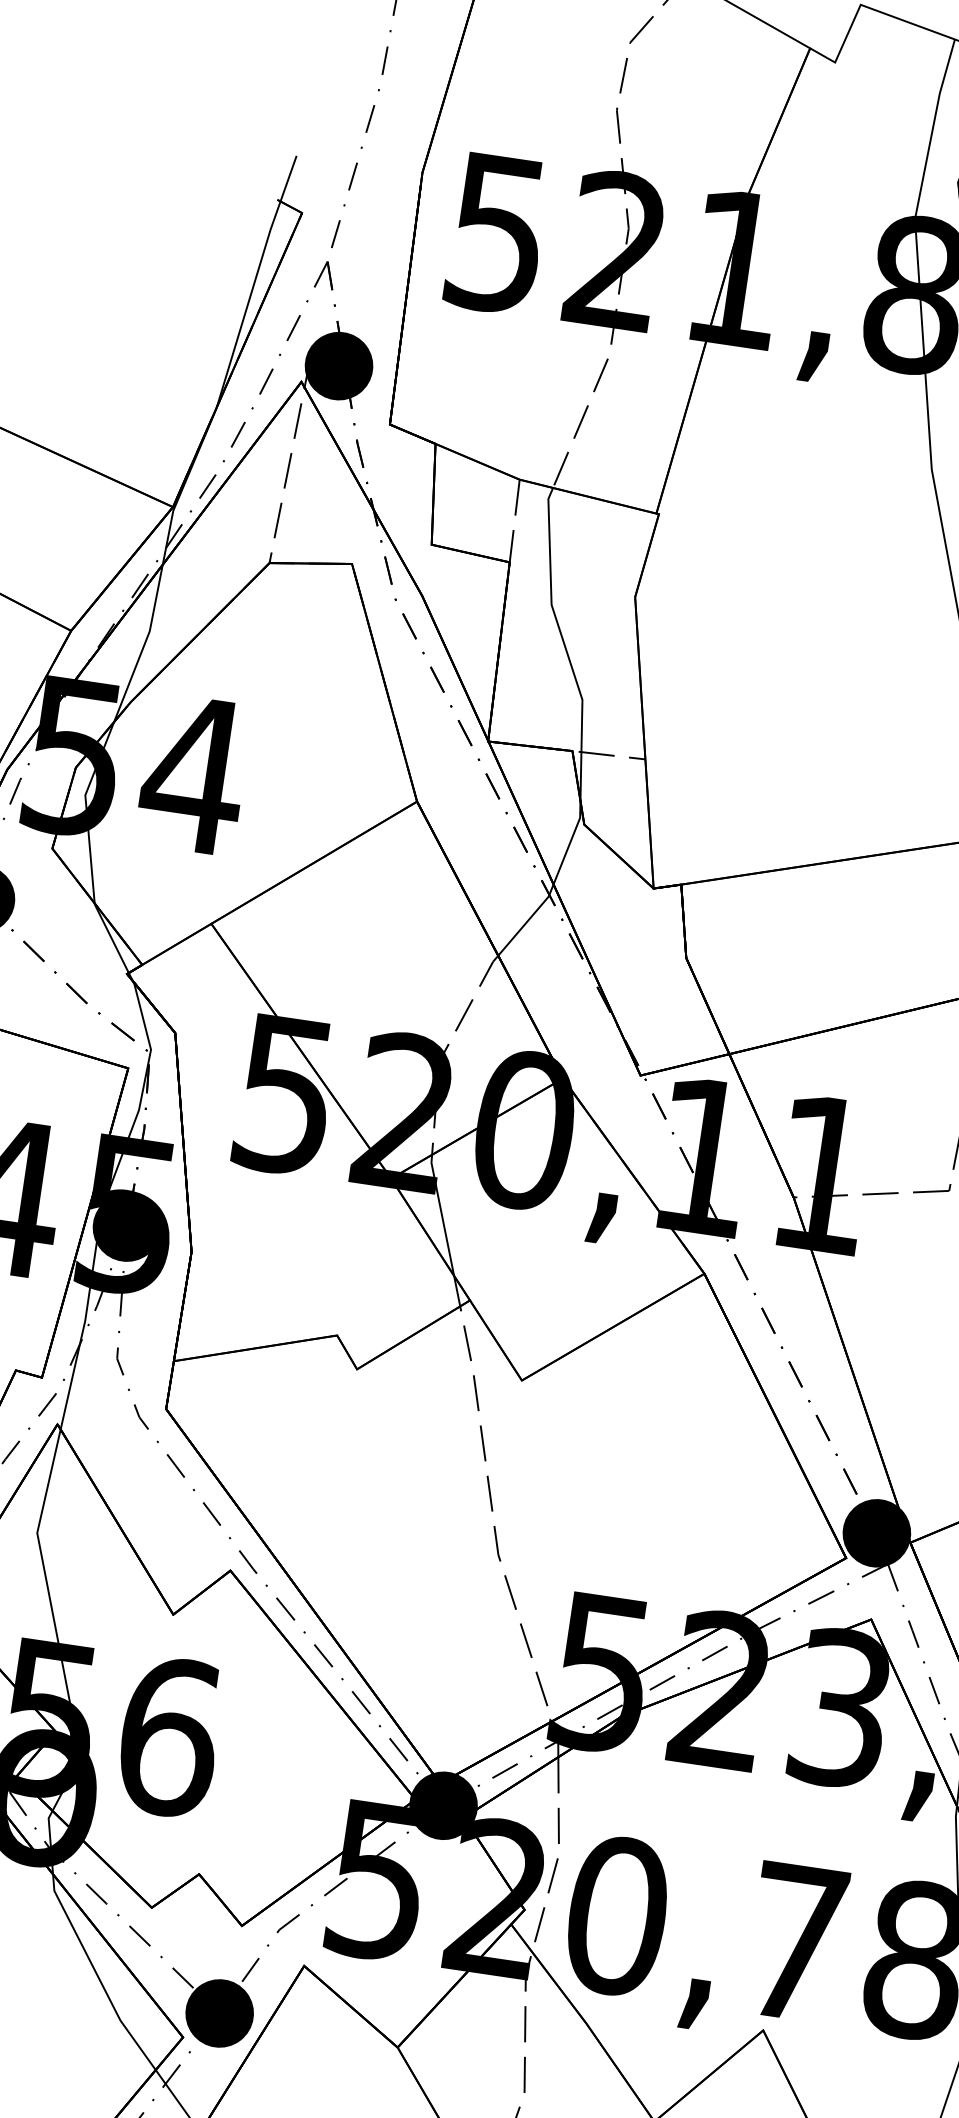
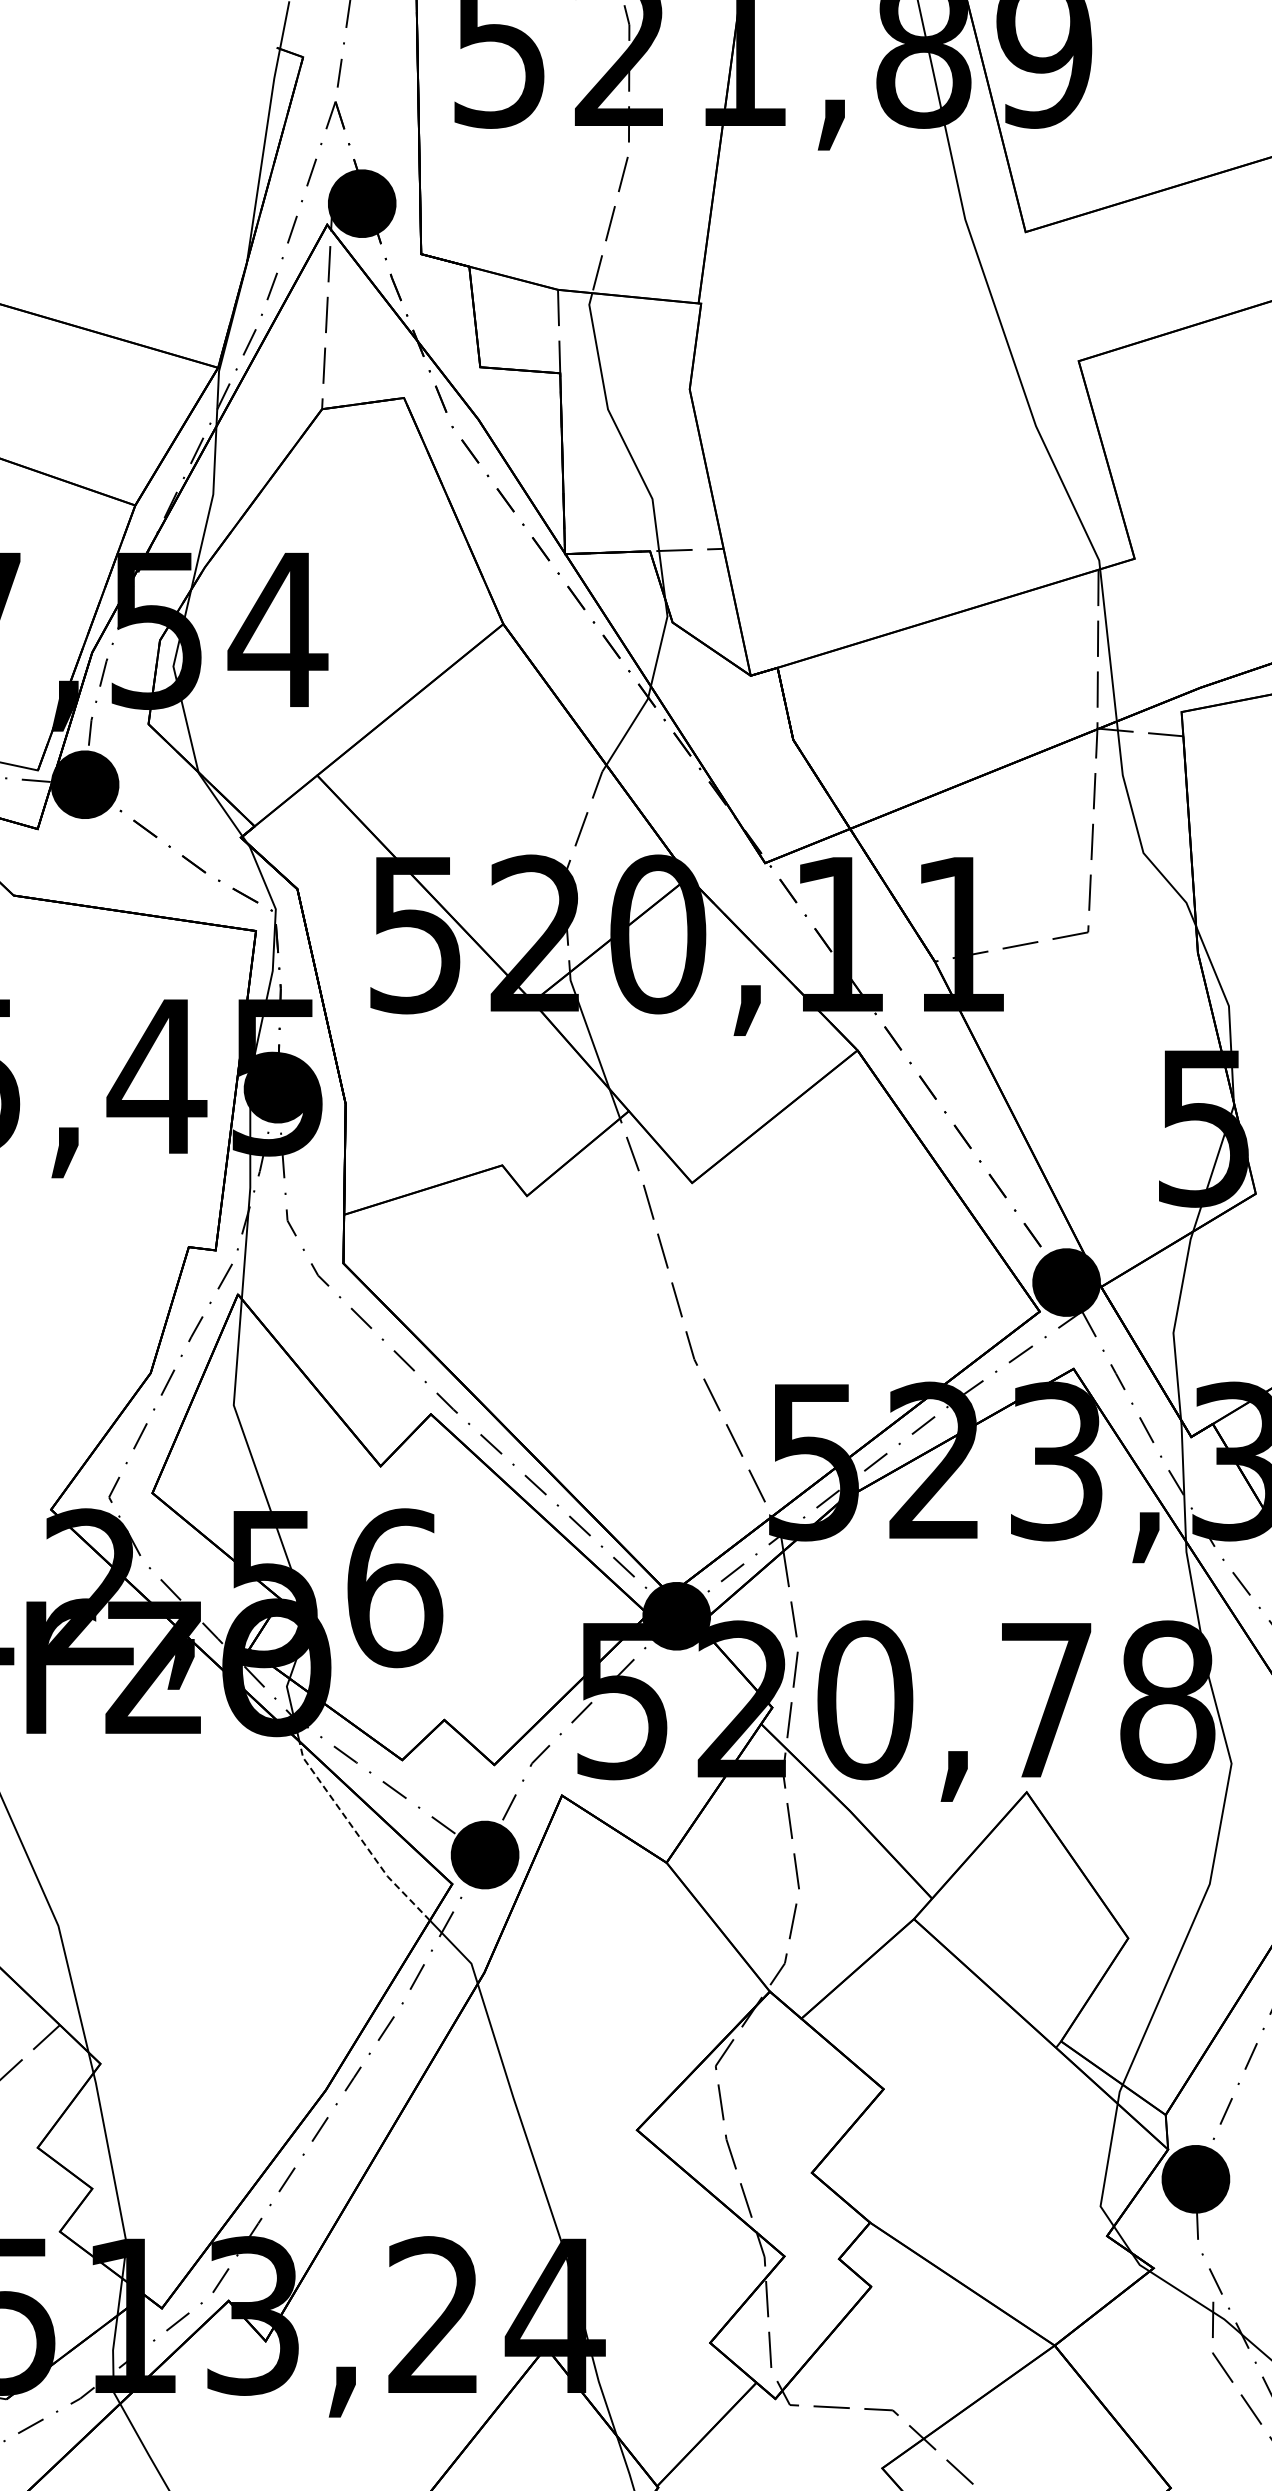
line: (97, 1975) -> (358, 1835), solid -> dashed

